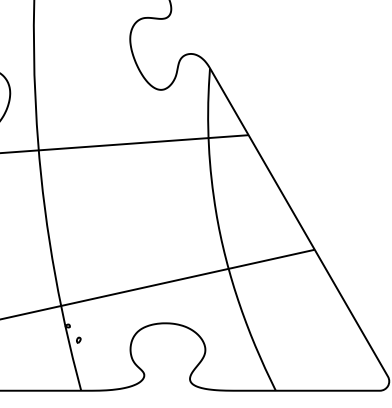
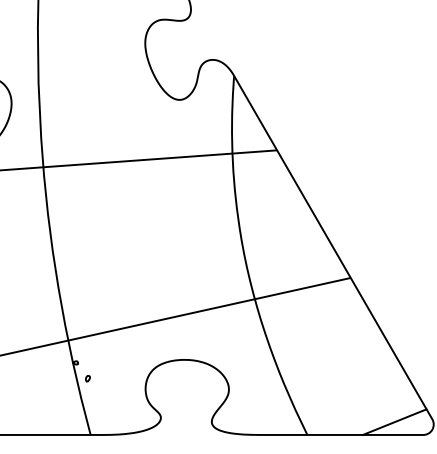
line: (354, 378) -> (394, 421), added

